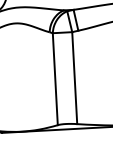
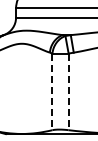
line: (74, 78) -> (68, 92), solid -> dashed
line: (55, 79) -> (52, 92), solid -> dashed

